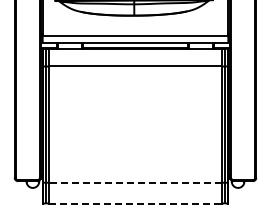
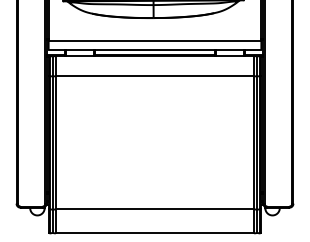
line: (135, 182) -> (155, 209), dashed -> solid
line: (135, 203) -> (155, 233), dashed -> solid

